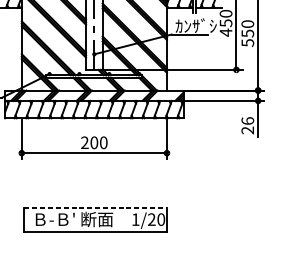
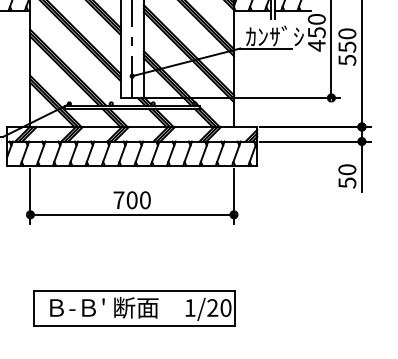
text: (247, 125) -> (347, 176), 26 -> 50
text: (84, 142) -> (118, 199), 200 -> 700
line: (95, 207) -> (134, 291), dashed -> solid

